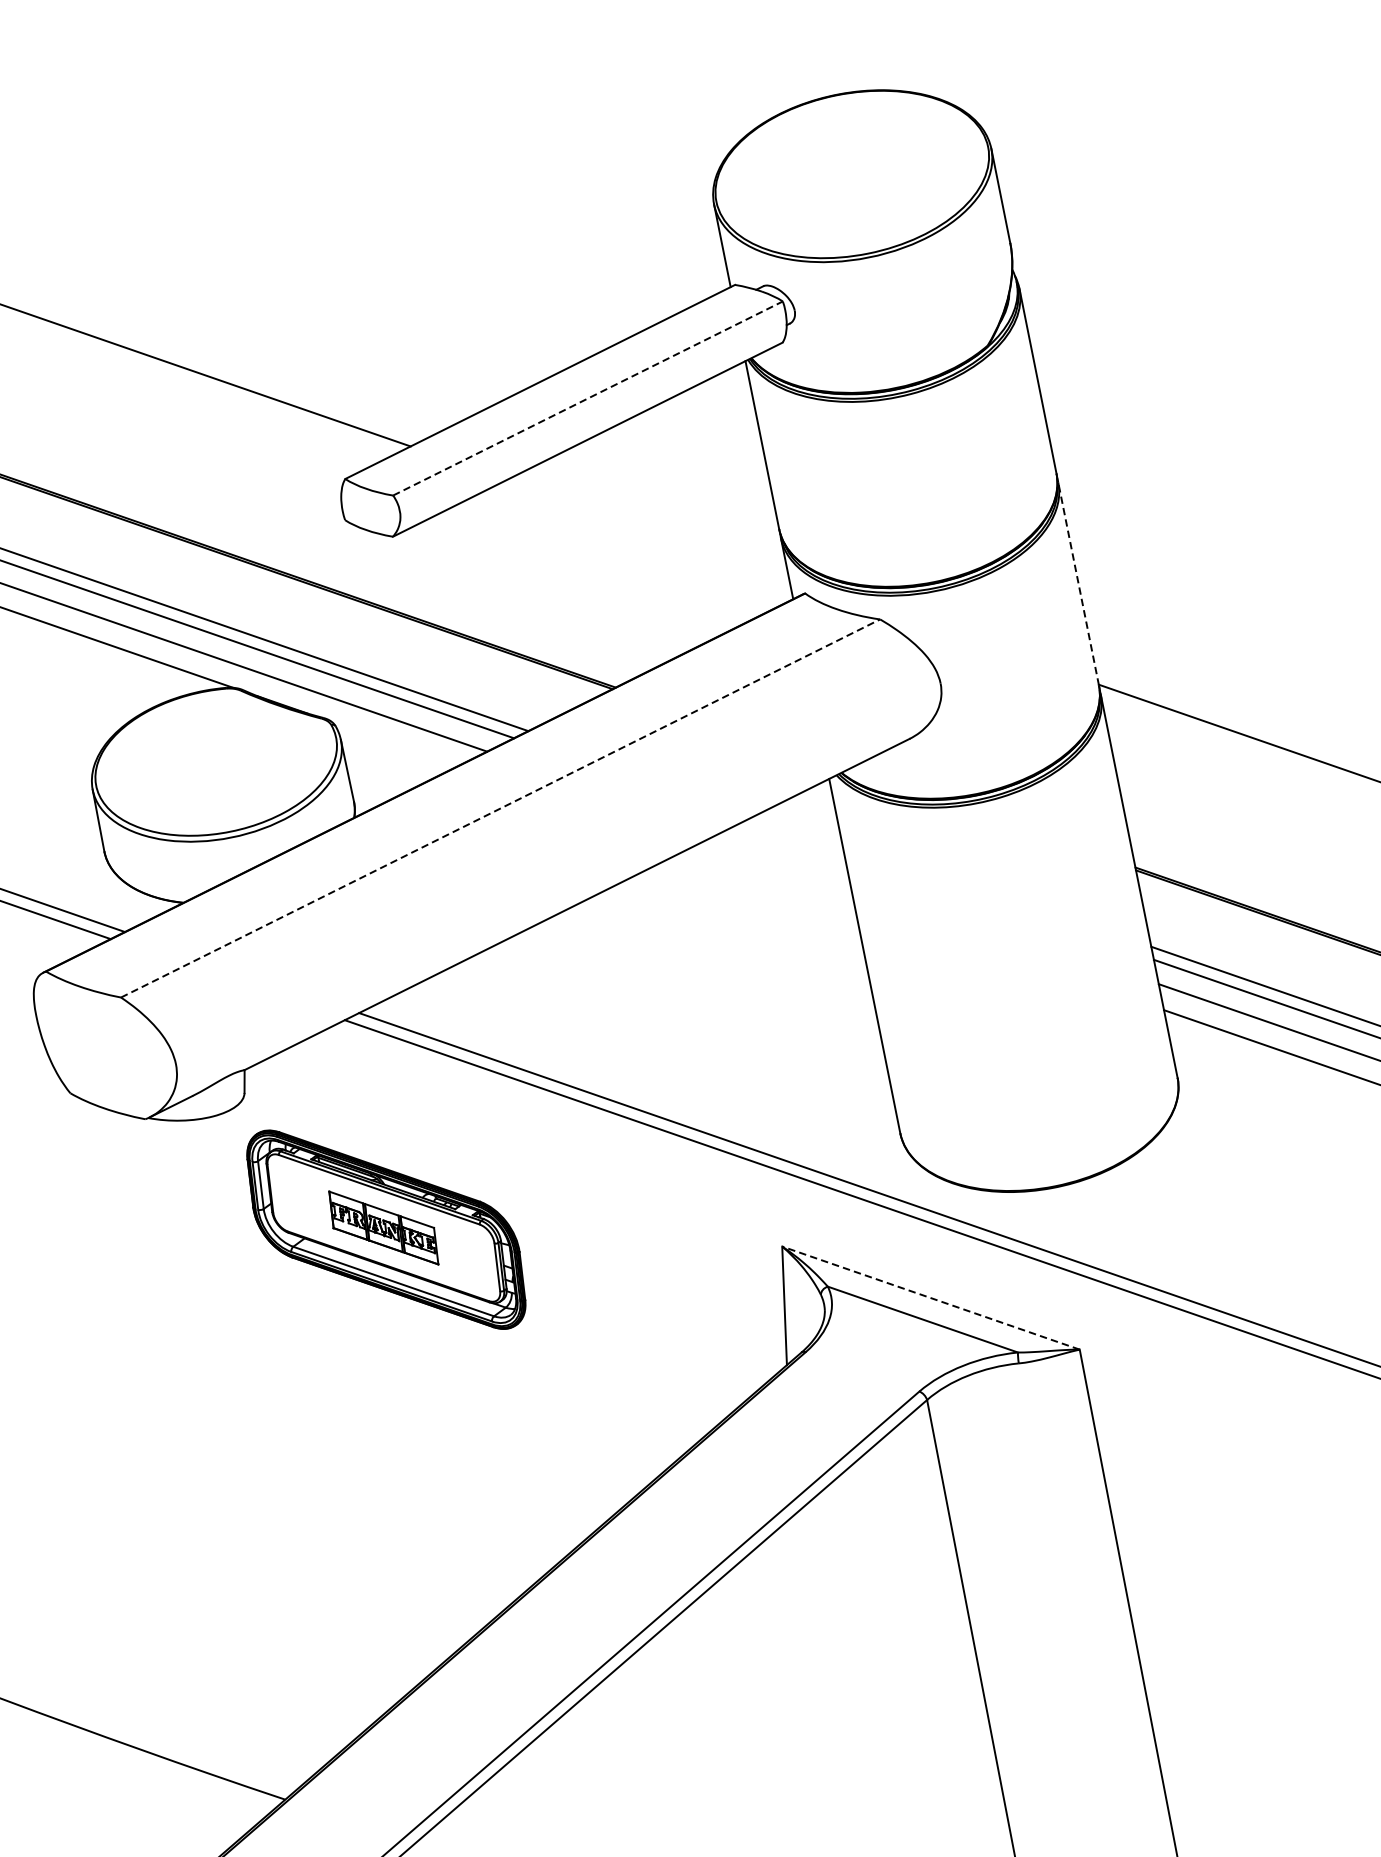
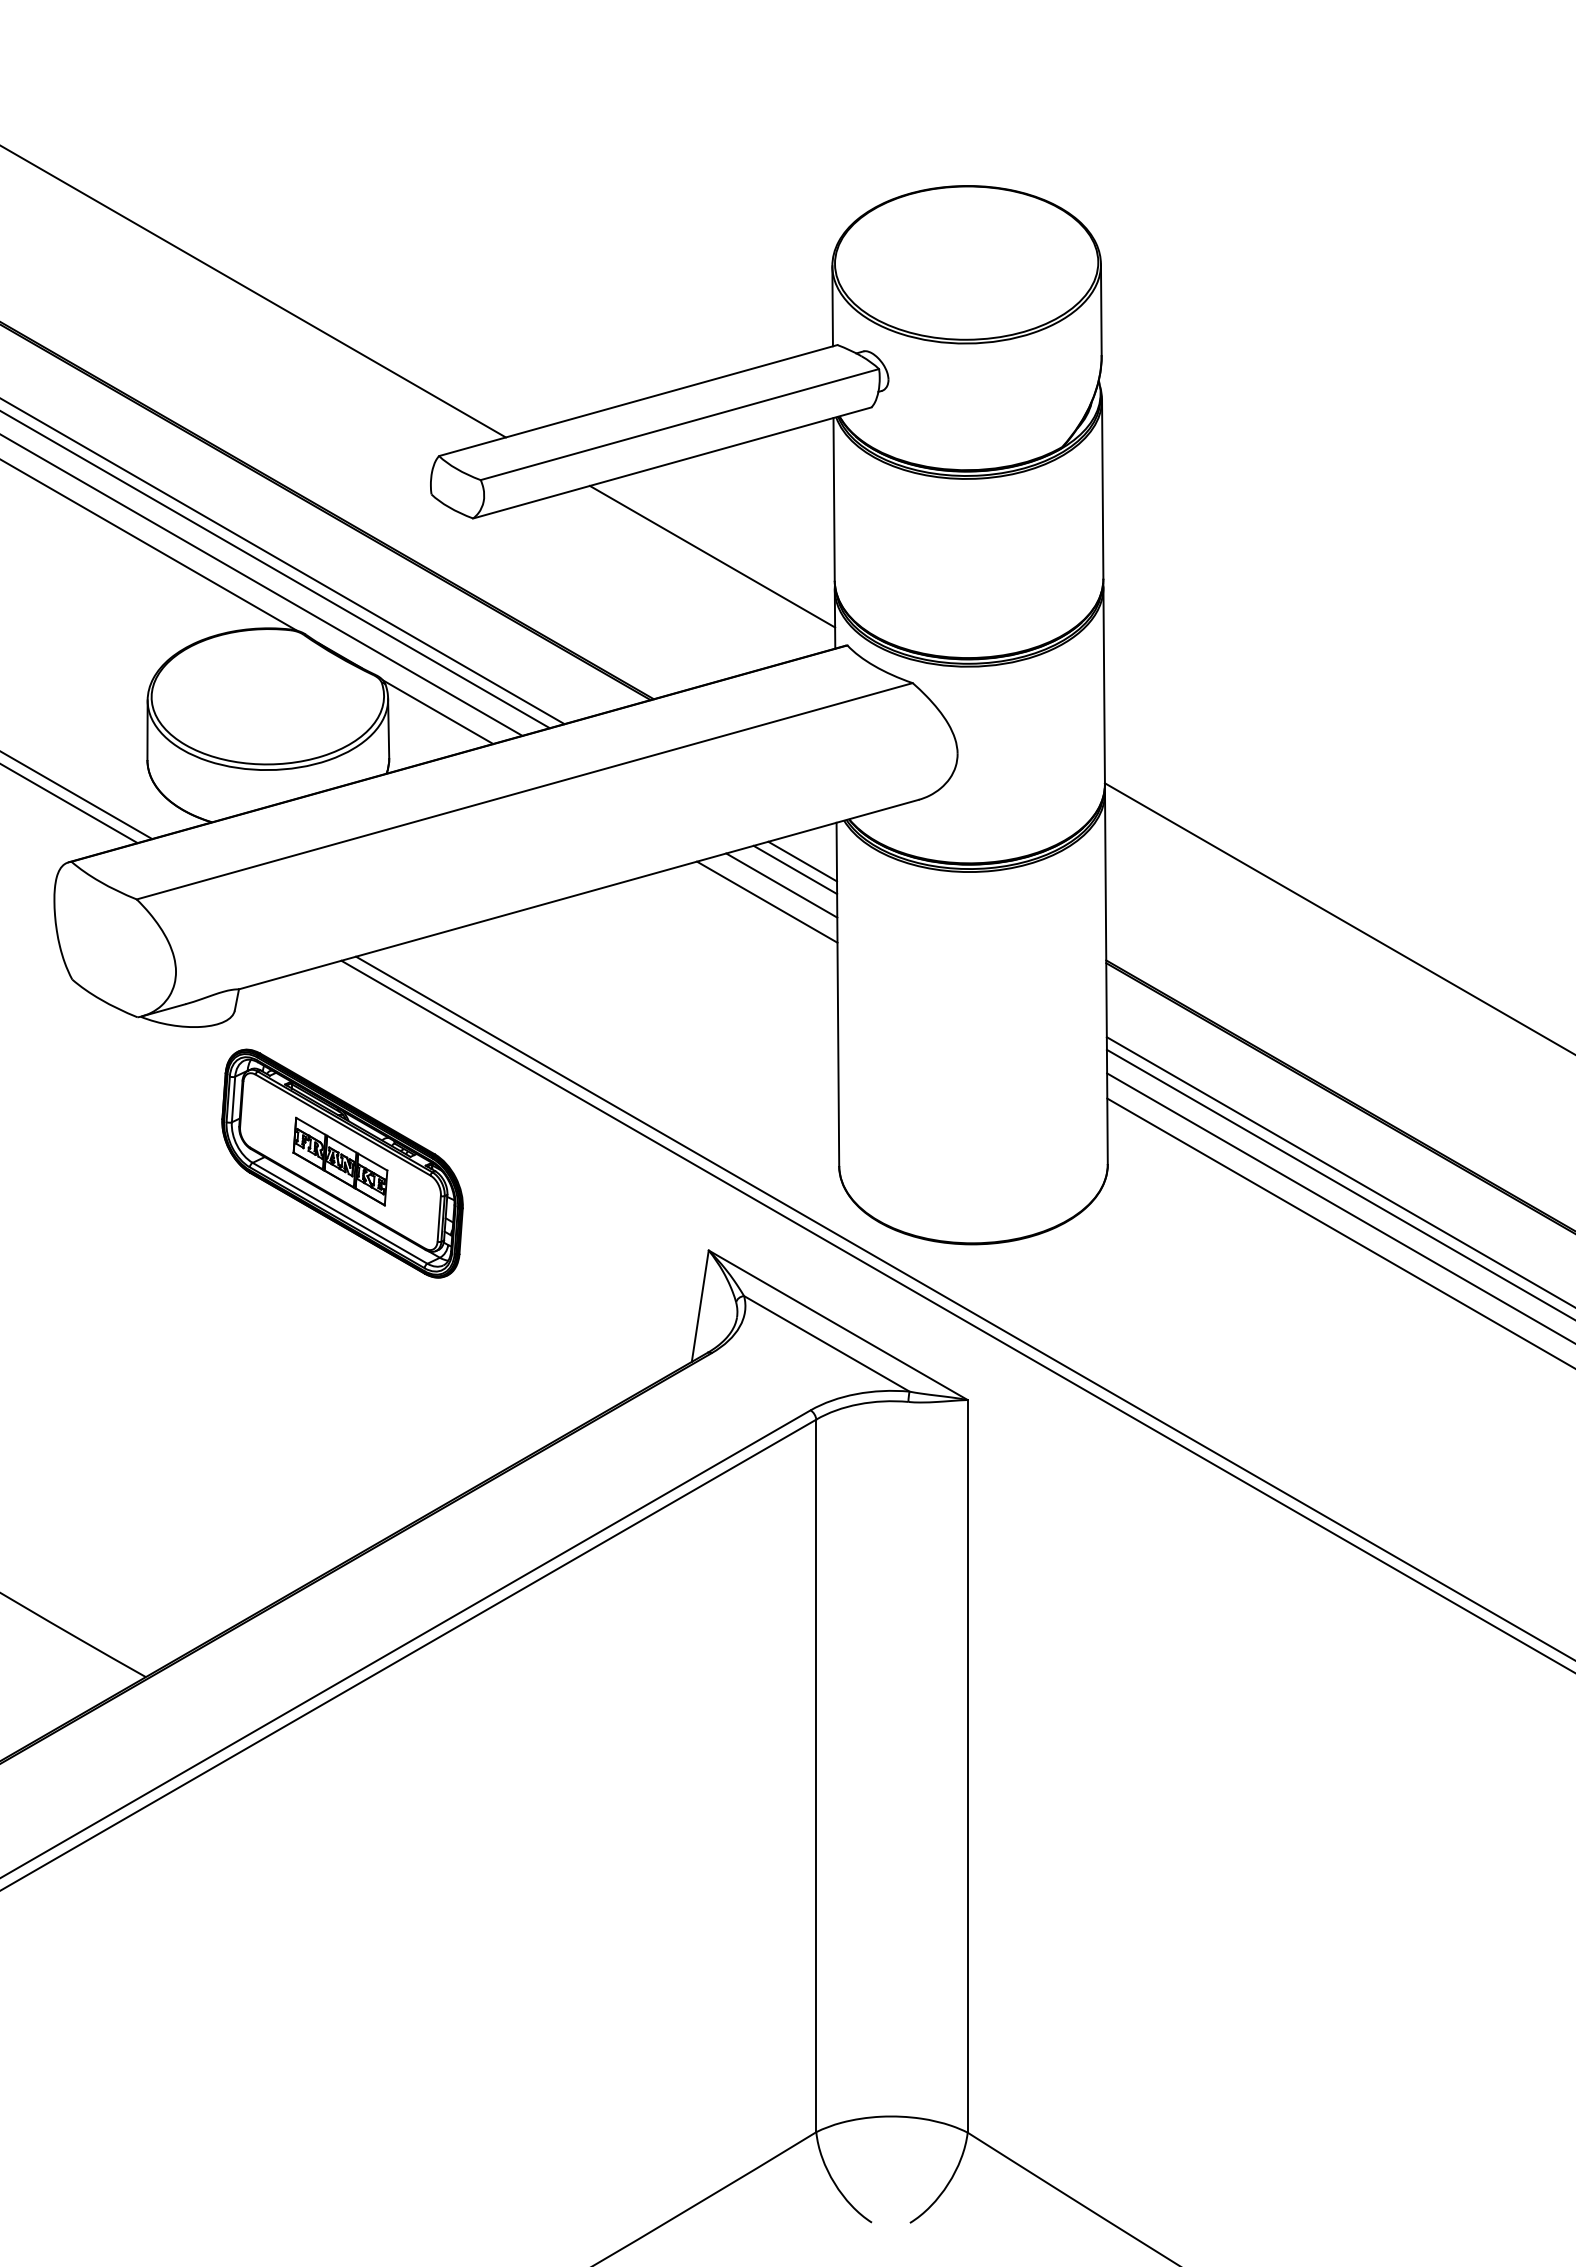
line: (587, 398) -> (679, 424), dashed -> solid
line: (647, 528) -> (712, 556), added
line: (1078, 583) -> (1104, 685), dashed -> solid
line: (394, 744) -> (437, 712), added
line: (500, 808) -> (524, 791), dashed -> solid
line: (801, 825) -> (802, 861), added
line: (796, 835) -> (795, 869), added
line: (784, 854) -> (781, 885), added
line: (773, 874) -> (767, 901), added
line: (931, 1298) -> (838, 1325), dashed -> solid

